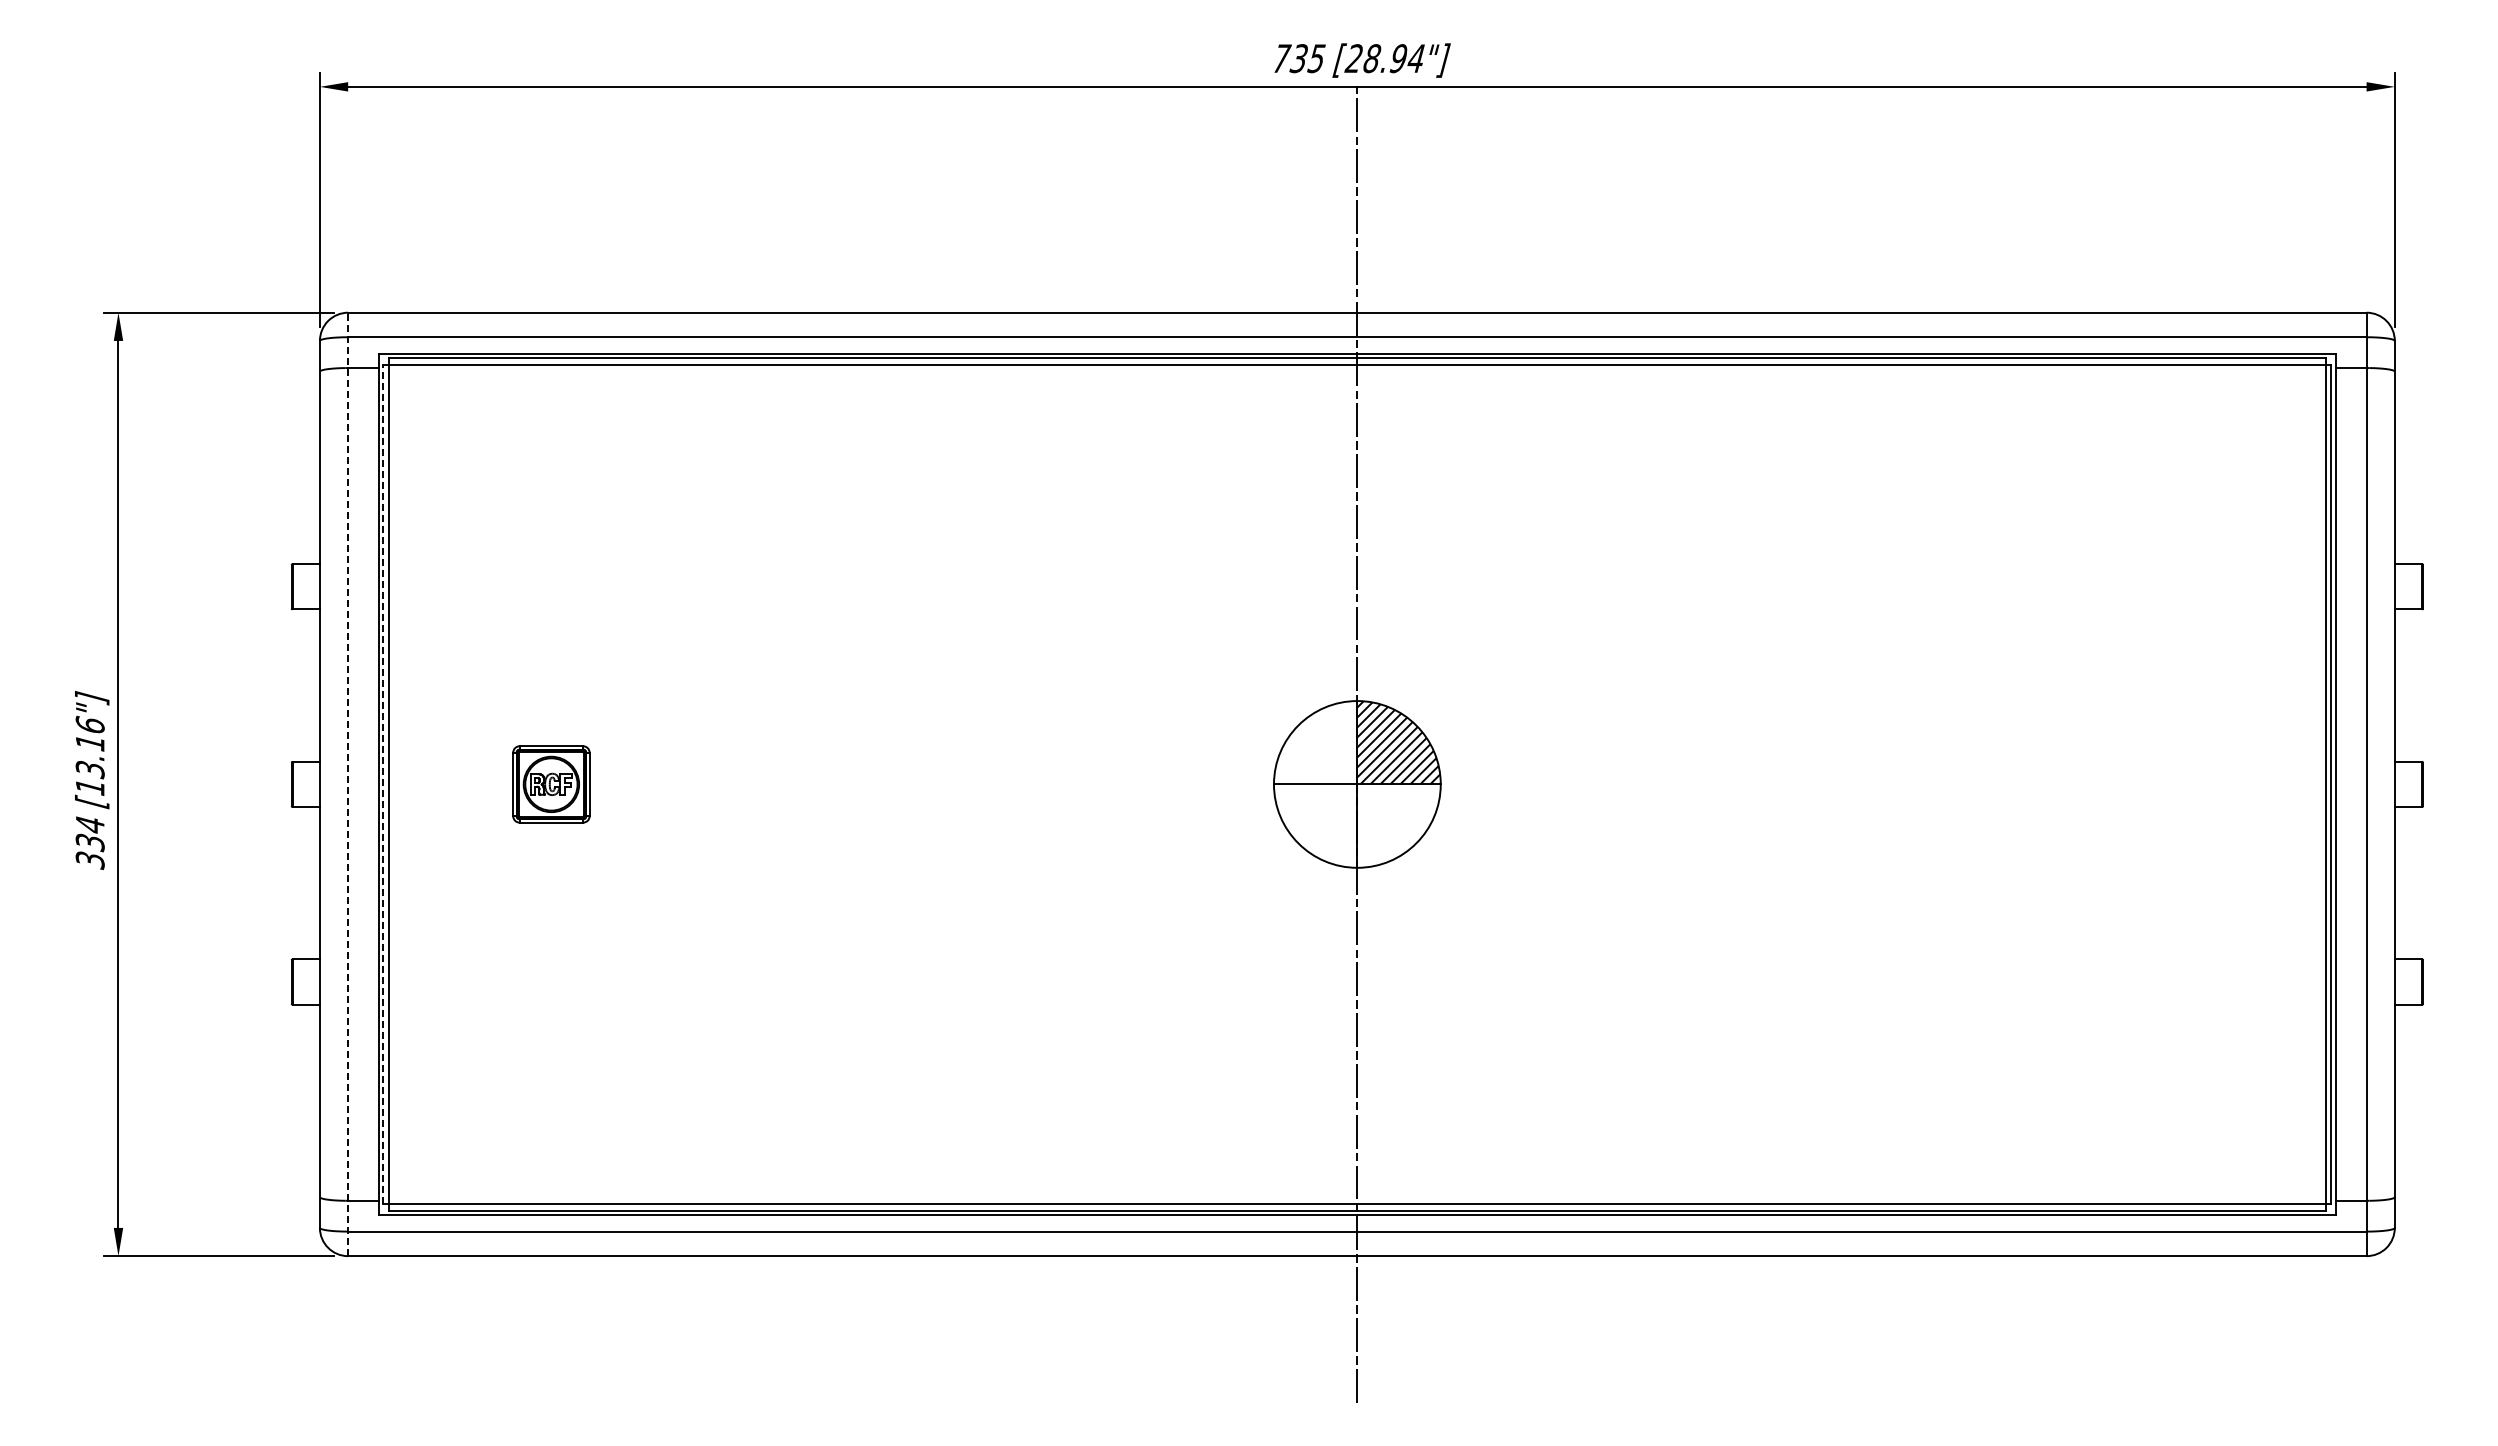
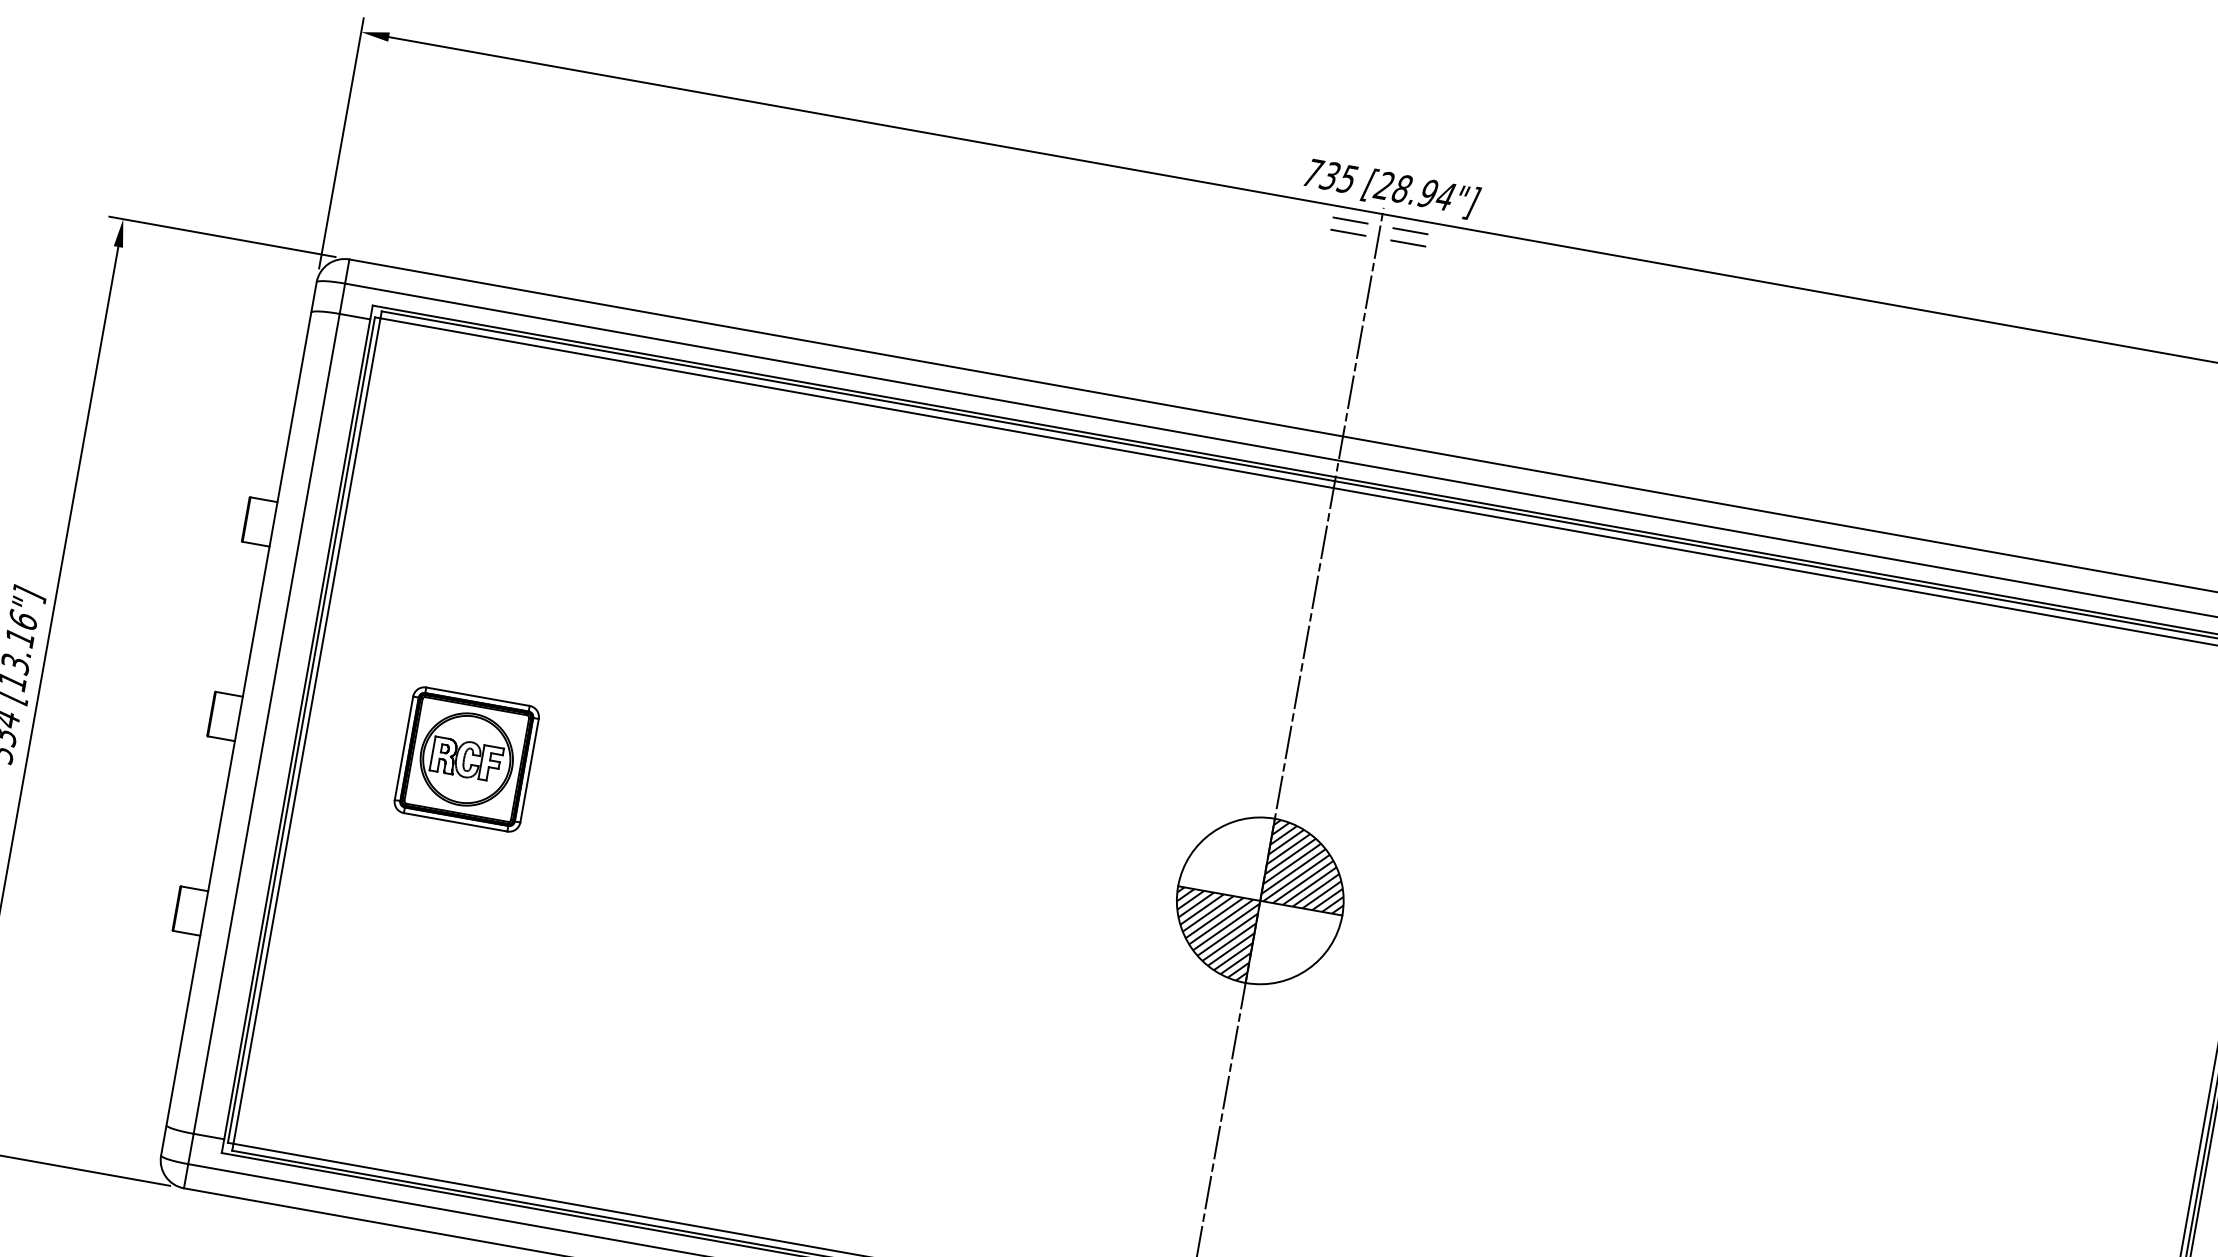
line: (1326, 98) -> (1350, 220), added
line: (1387, 98) -> (1410, 230), added
line: (1326, 111) -> (1347, 232), added
line: (1387, 111) -> (1407, 243), added
line: (383, 783) -> (301, 729), dashed -> solid
line: (348, 784) -> (267, 724), dashed -> solid
part: (551, 784) -> (466, 759), size x1.67
hatch: (1315, 825) -> (1211, 933), added

